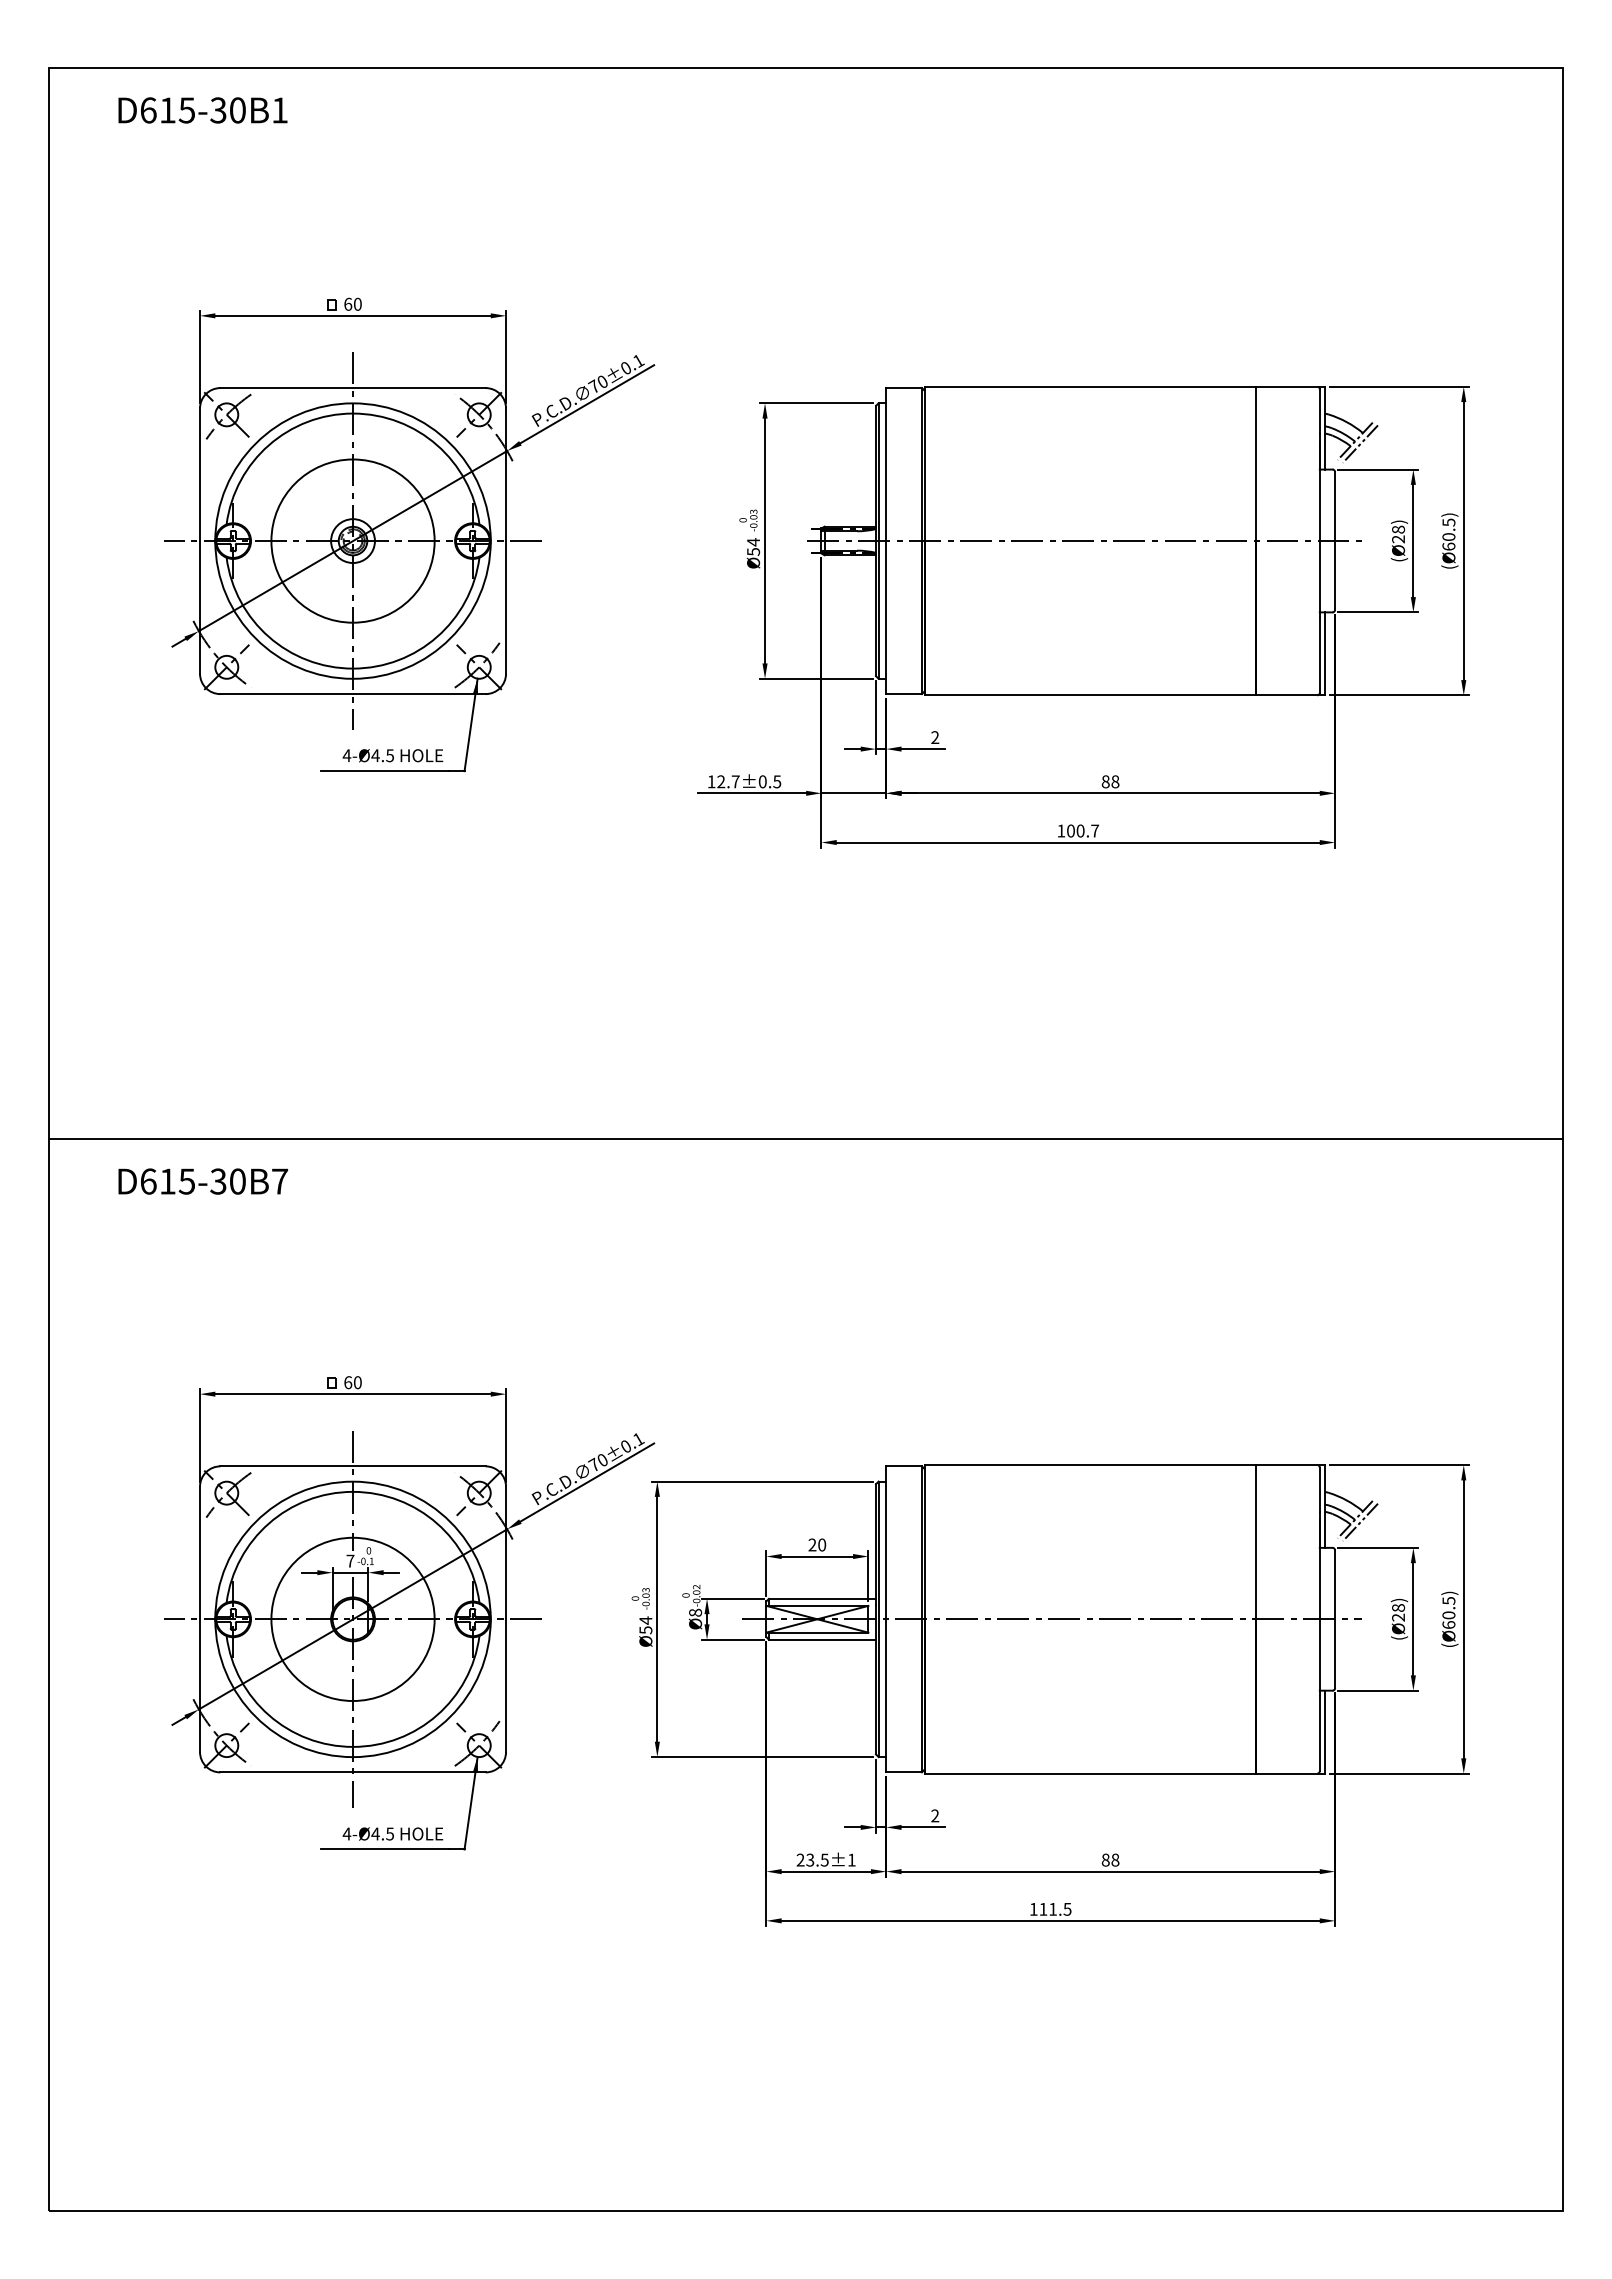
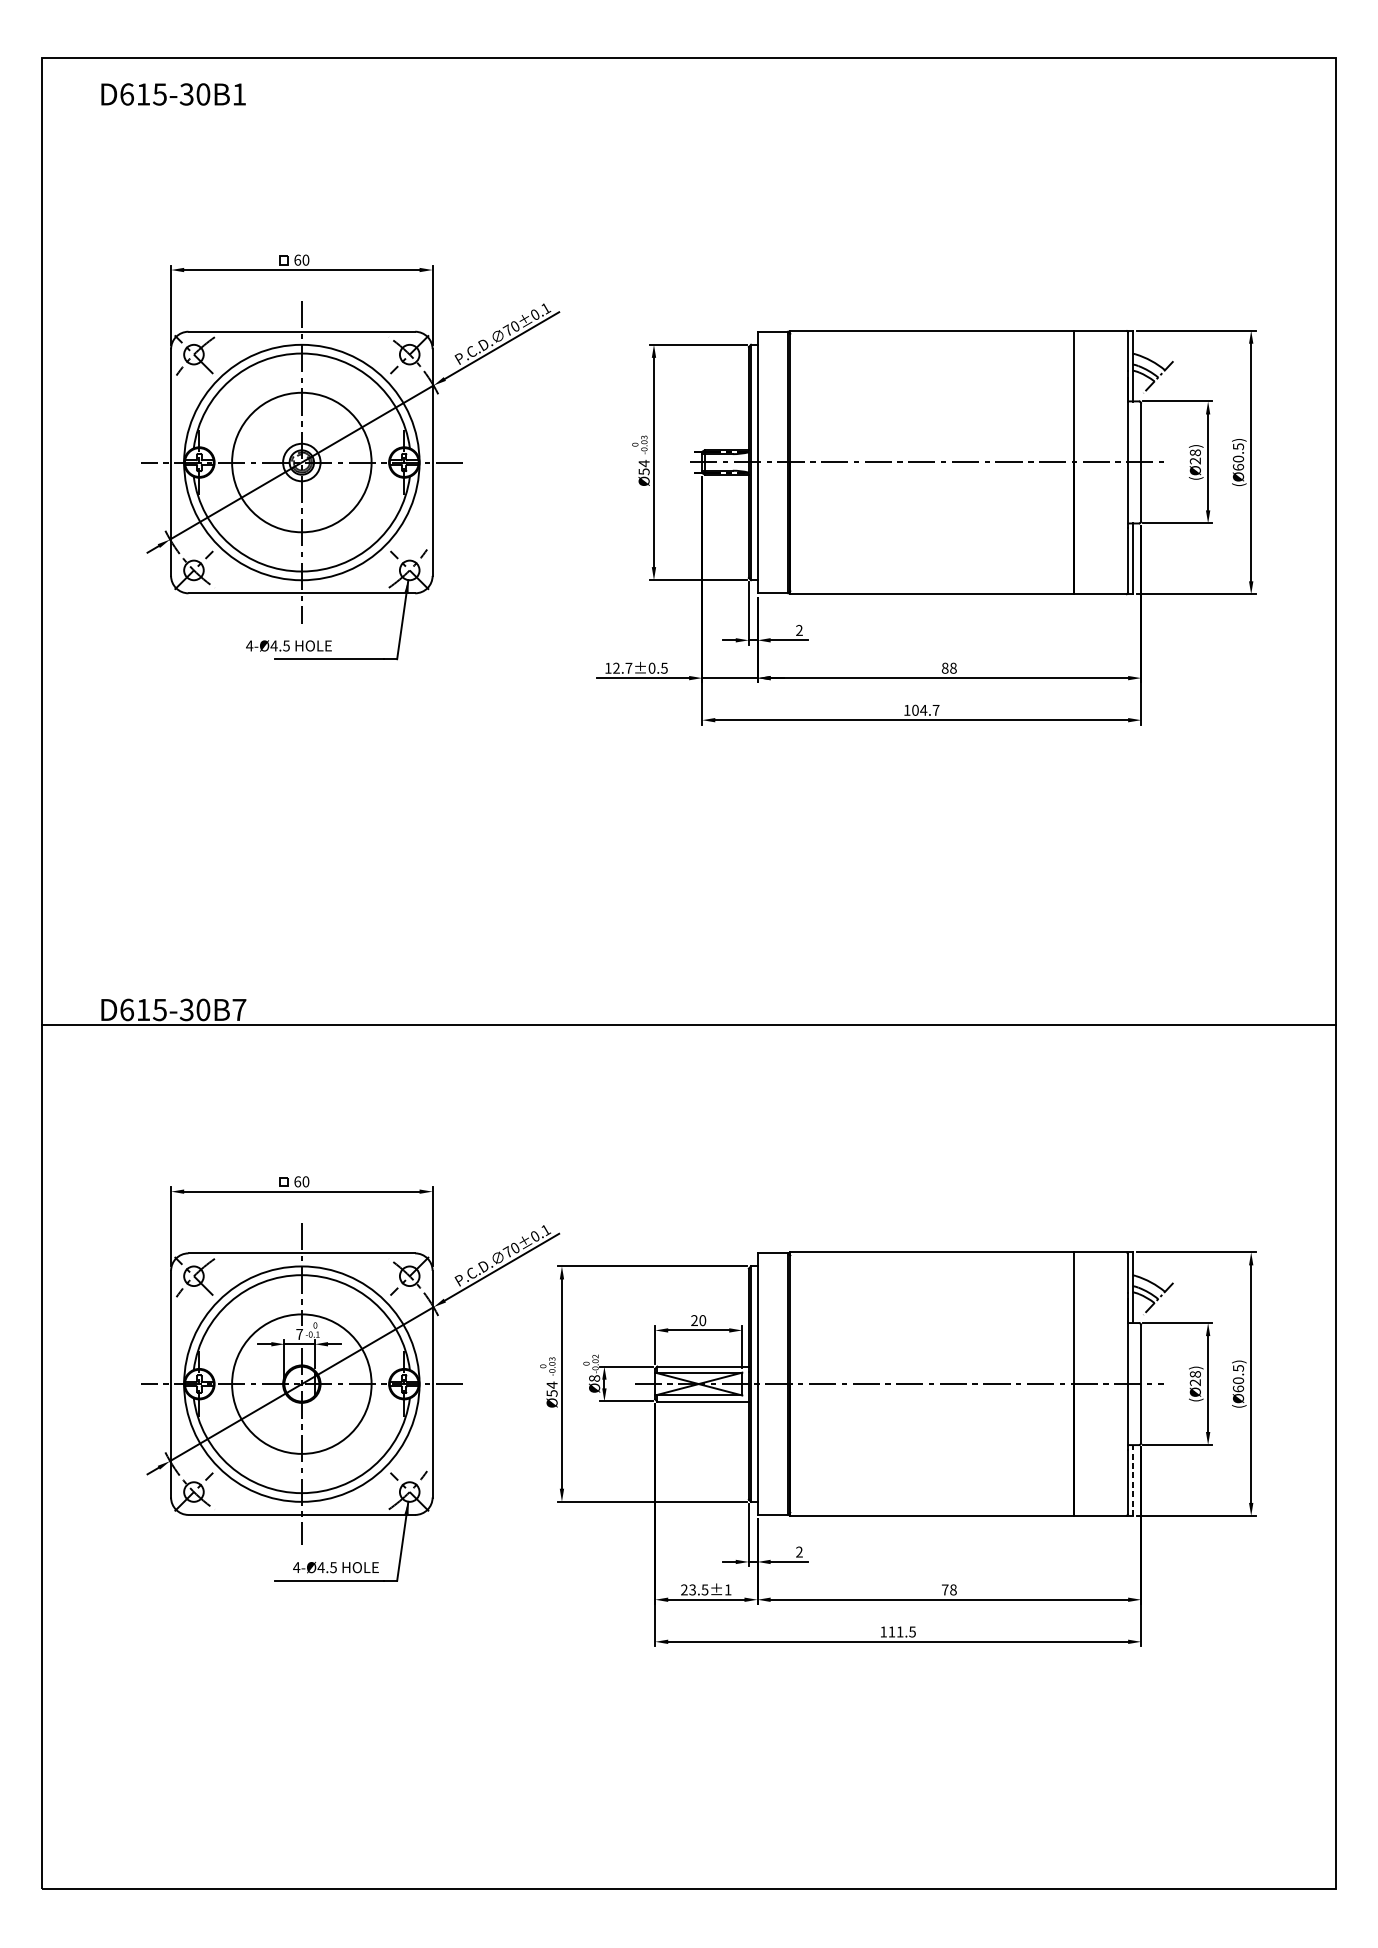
line: (1359, 443) -> (1162, 379), removed
text: (392, 755) -> (288, 645), moved
text: (1080, 830) -> (923, 709), 100.7 -> 104.7
line: (805, 1139) -> (688, 1025), moved
line: (1359, 1522) -> (1162, 1301), removed
line: (1324, 1732) -> (1132, 1480), solid -> dashed
text: (1105, 1859) -> (944, 1589), 88 -> 78

